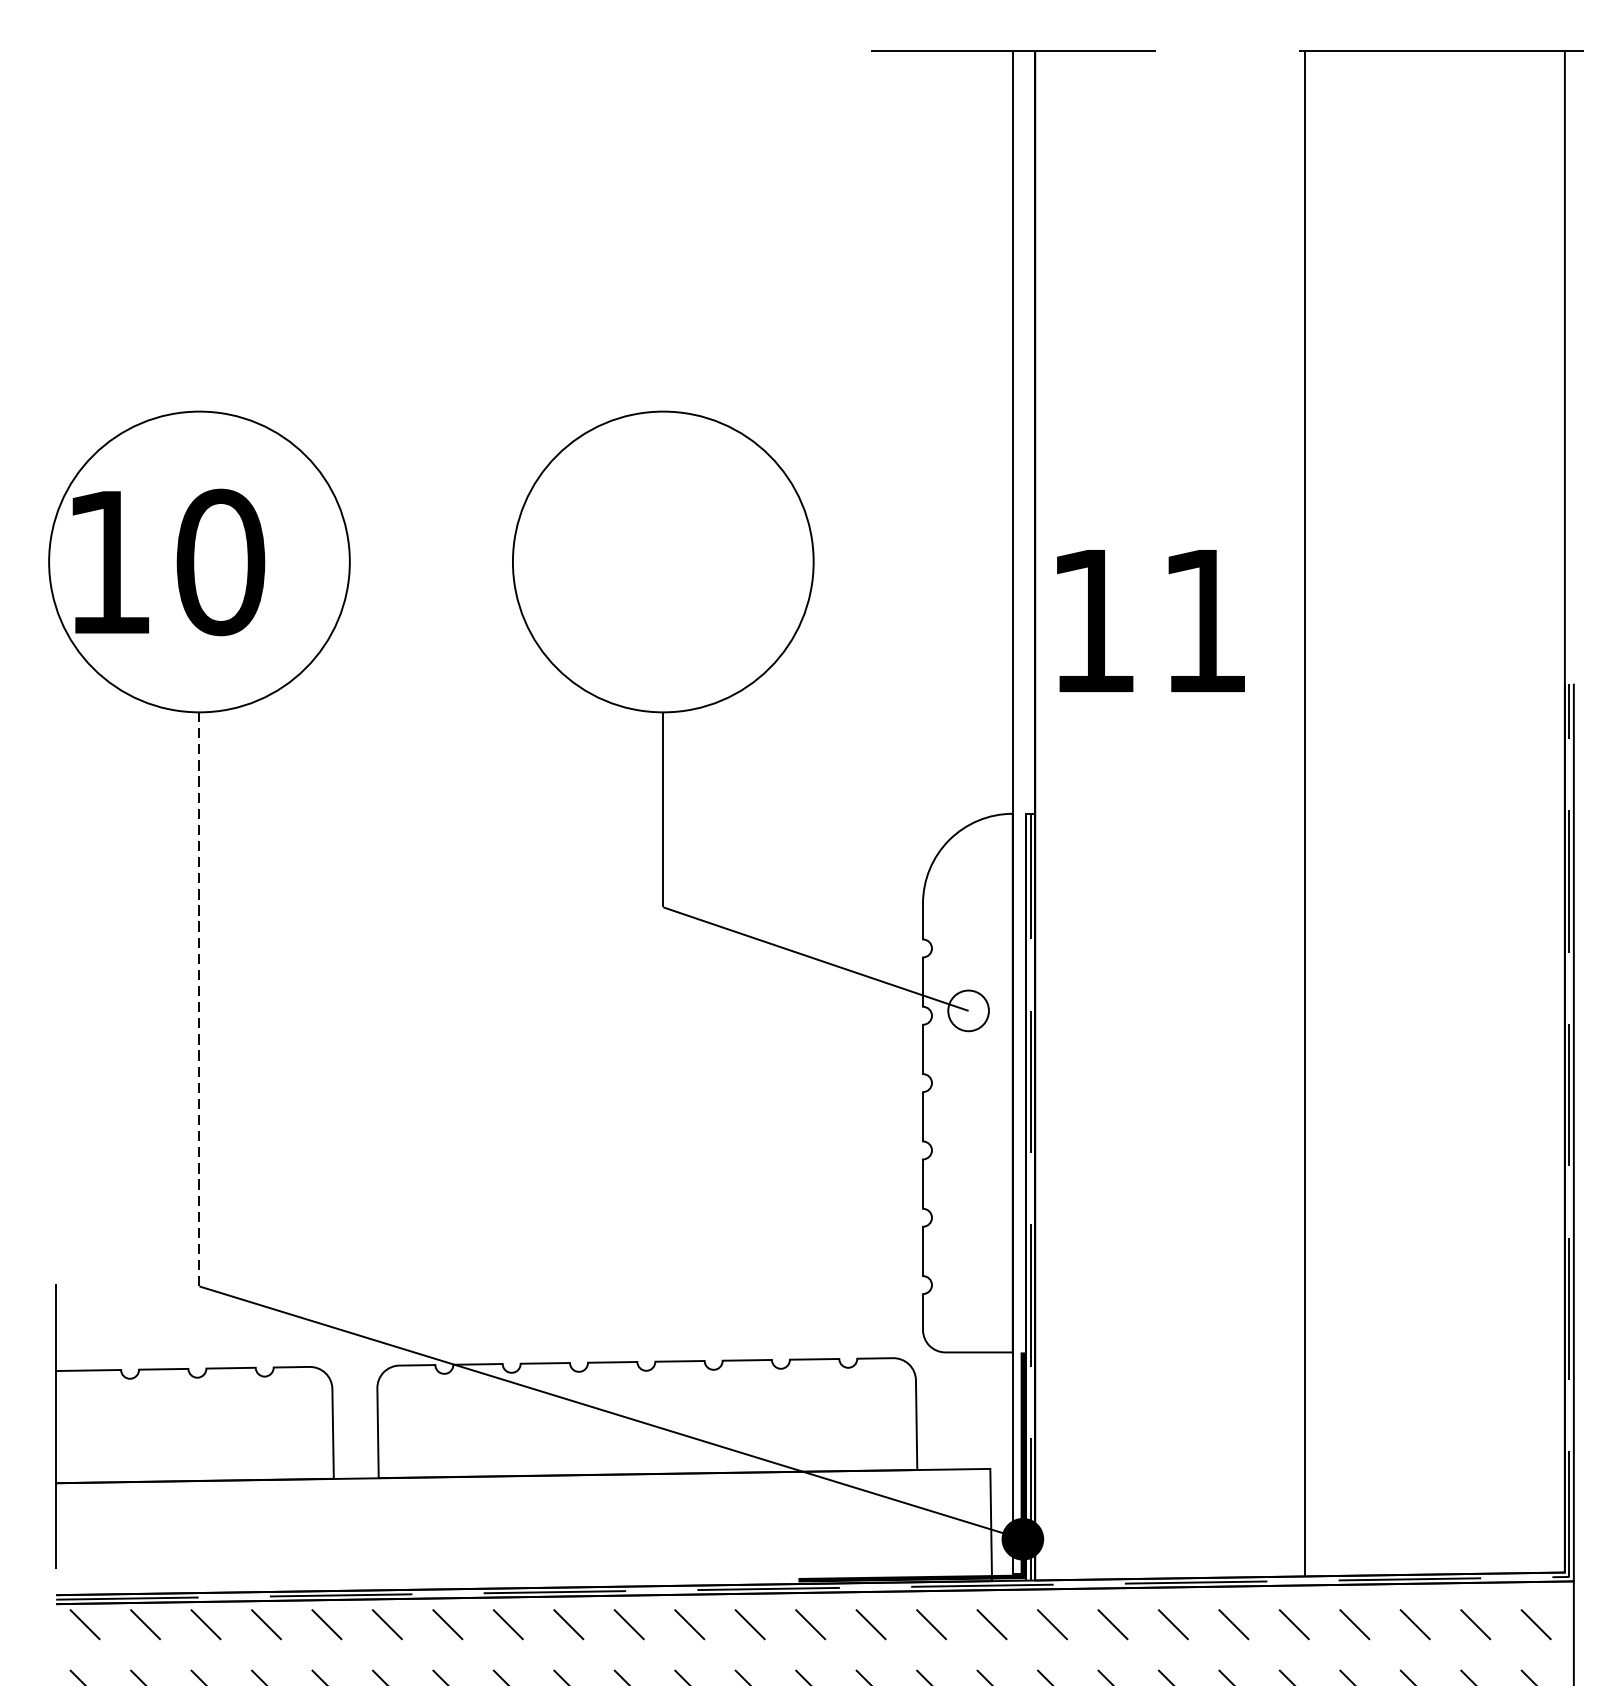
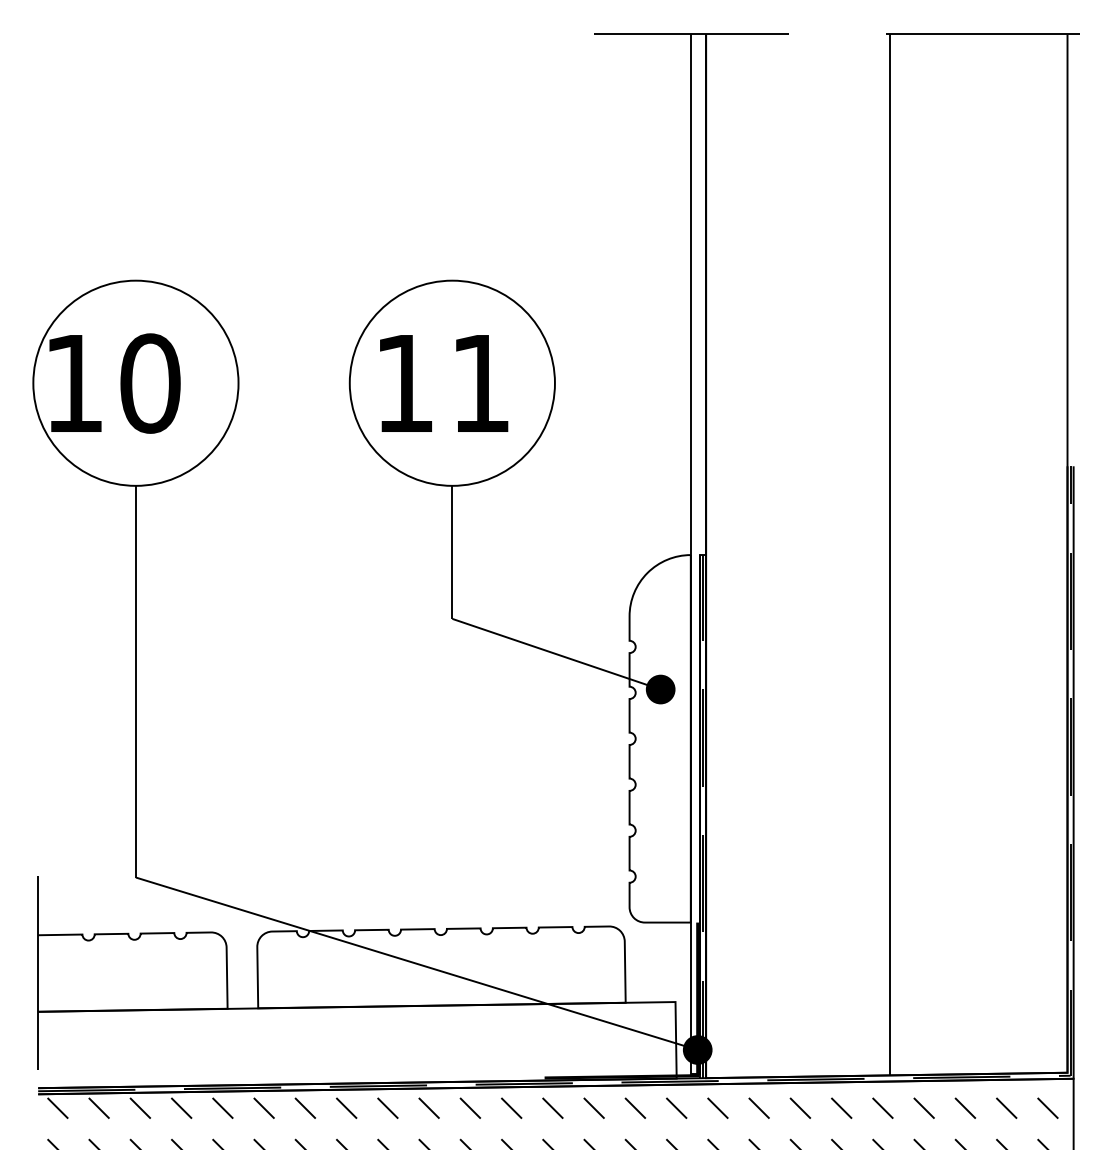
text: (1151, 620) -> (444, 383), moved
line: (198, 999) -> (135, 681), dashed -> solid
fill: (968, 1010) -> (660, 689), added

